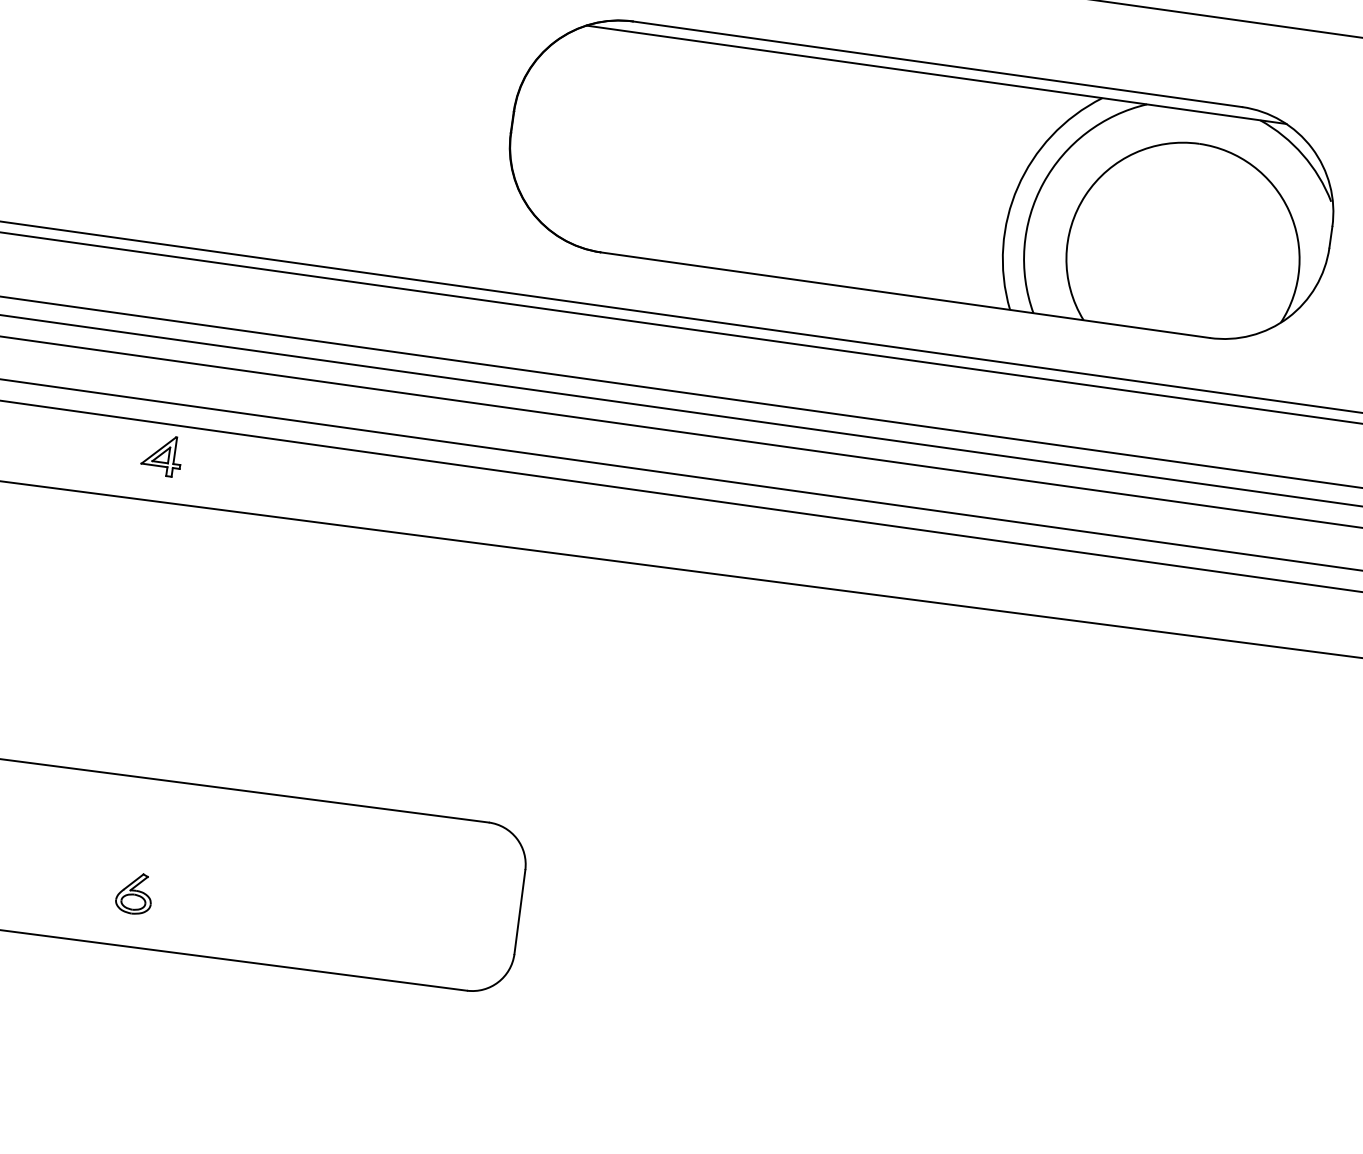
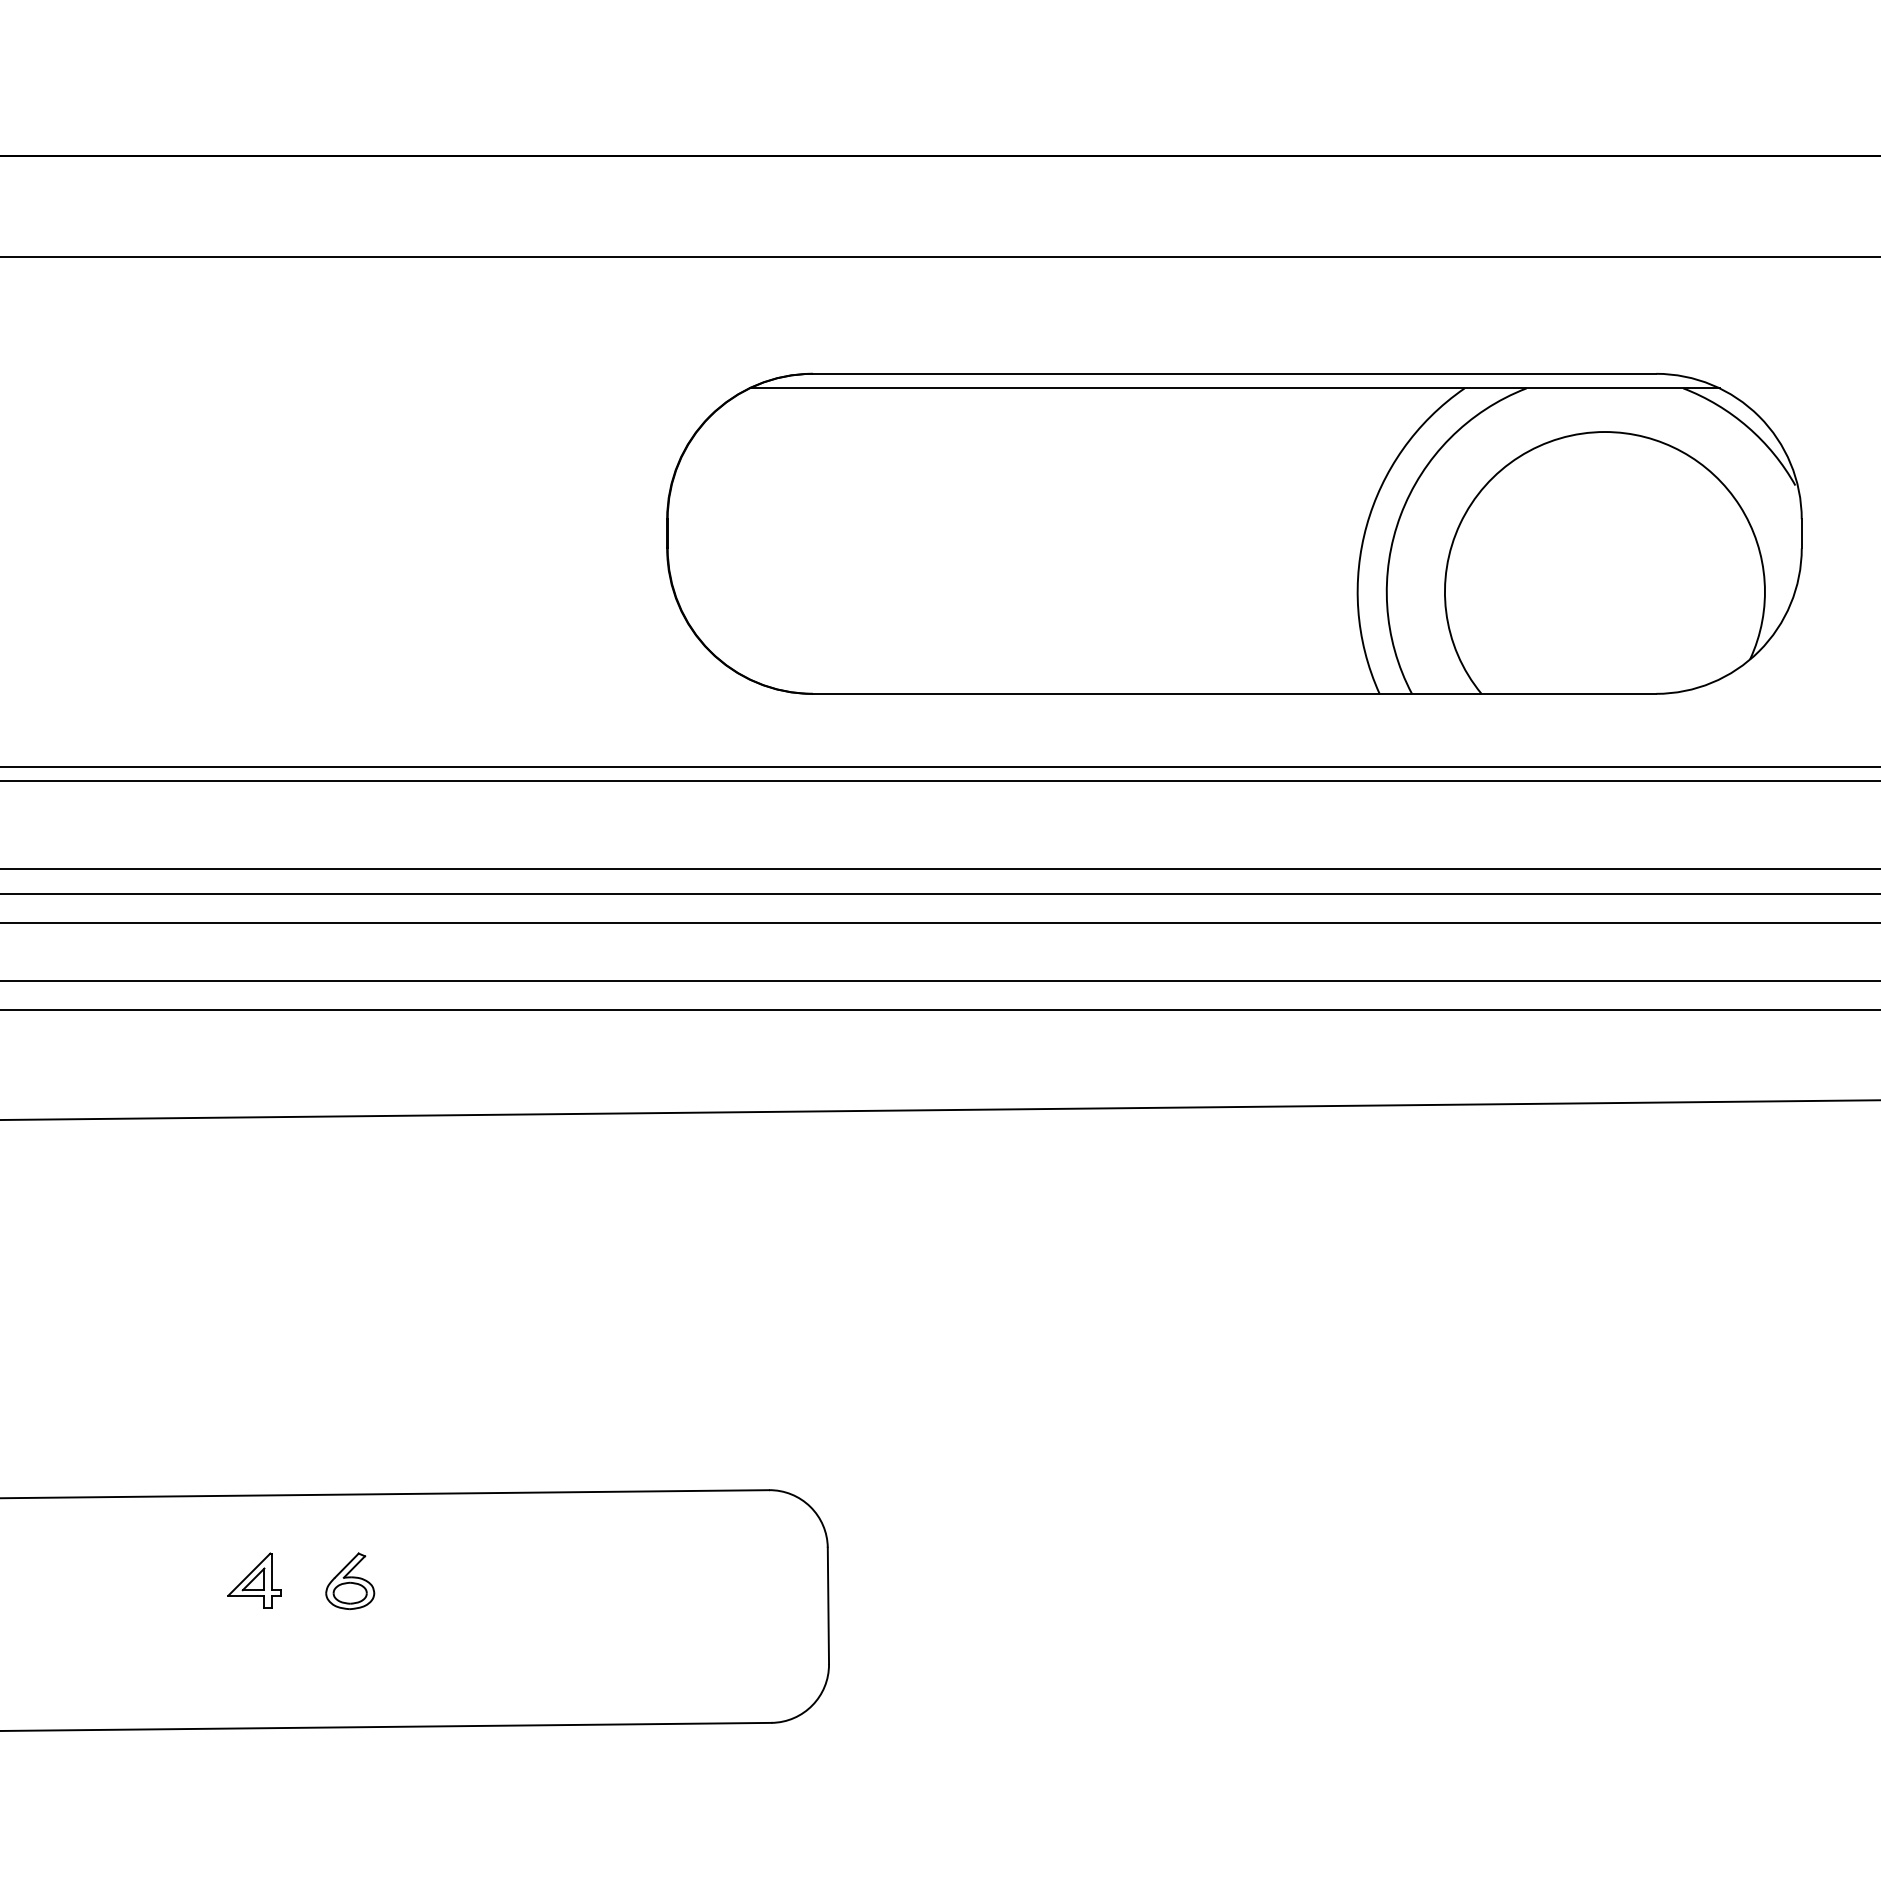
part: (161, 455) -> (254, 1580), moved
part: (134, 892) -> (350, 1580), moved

